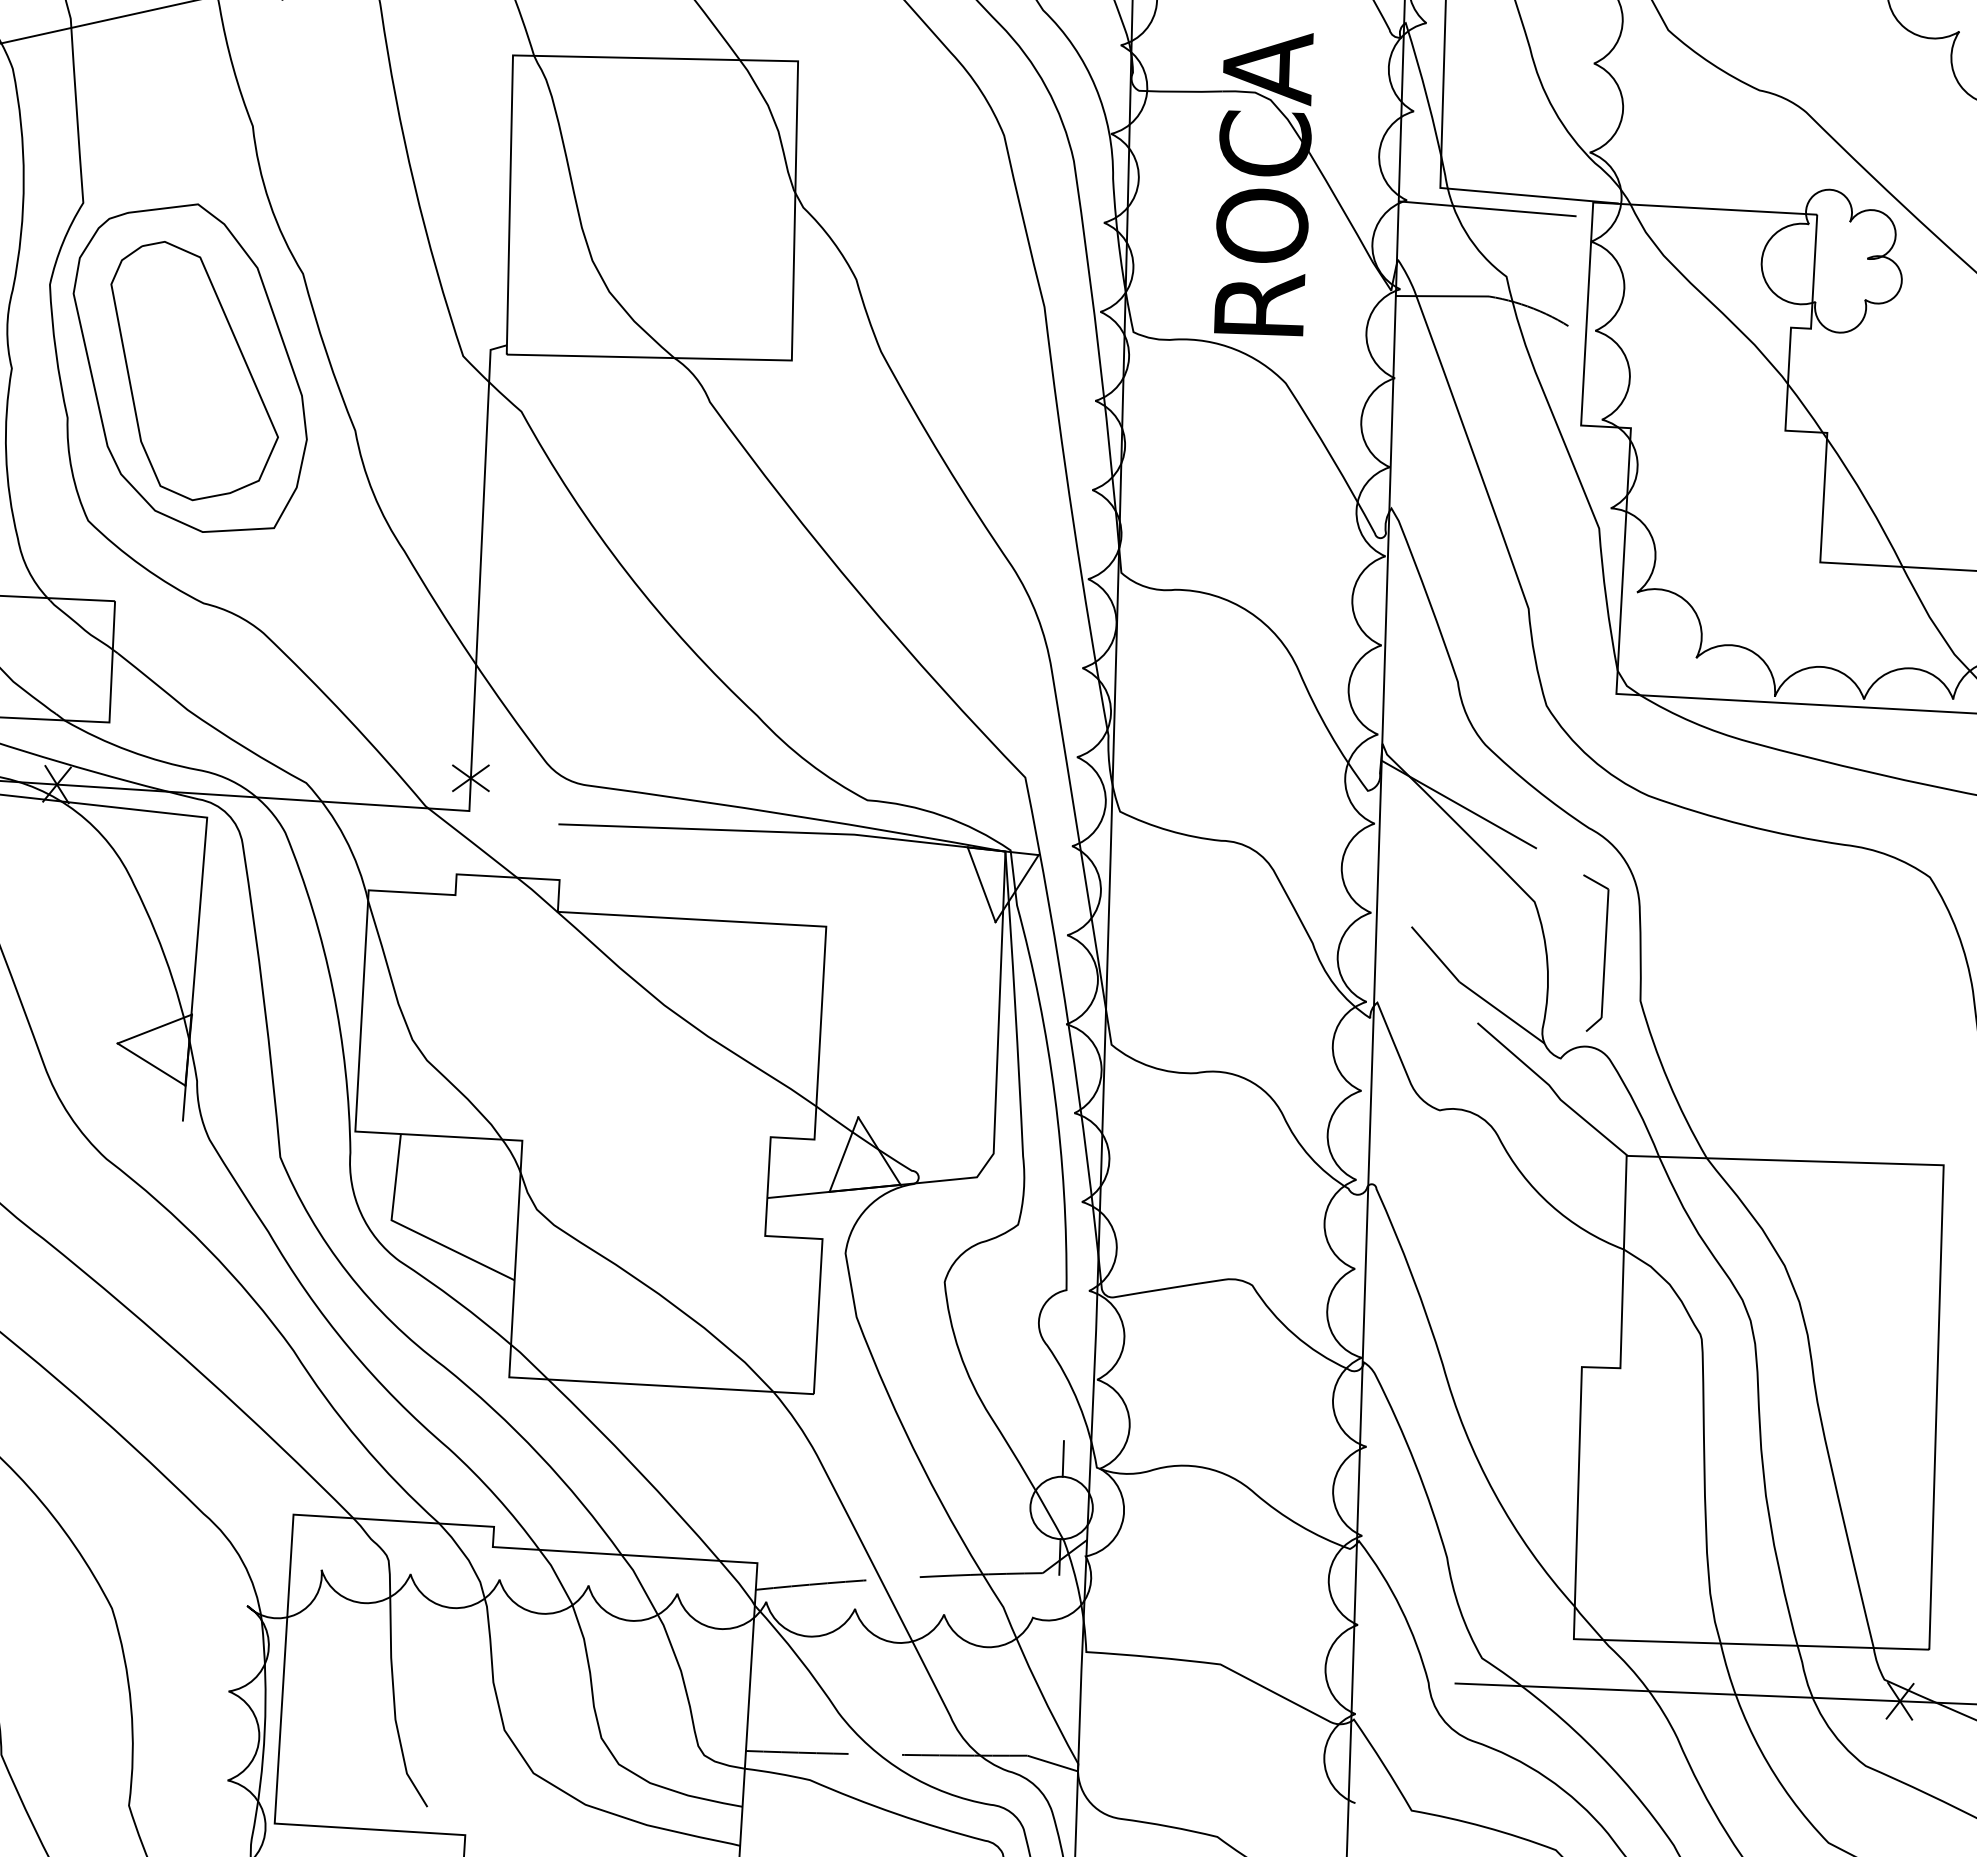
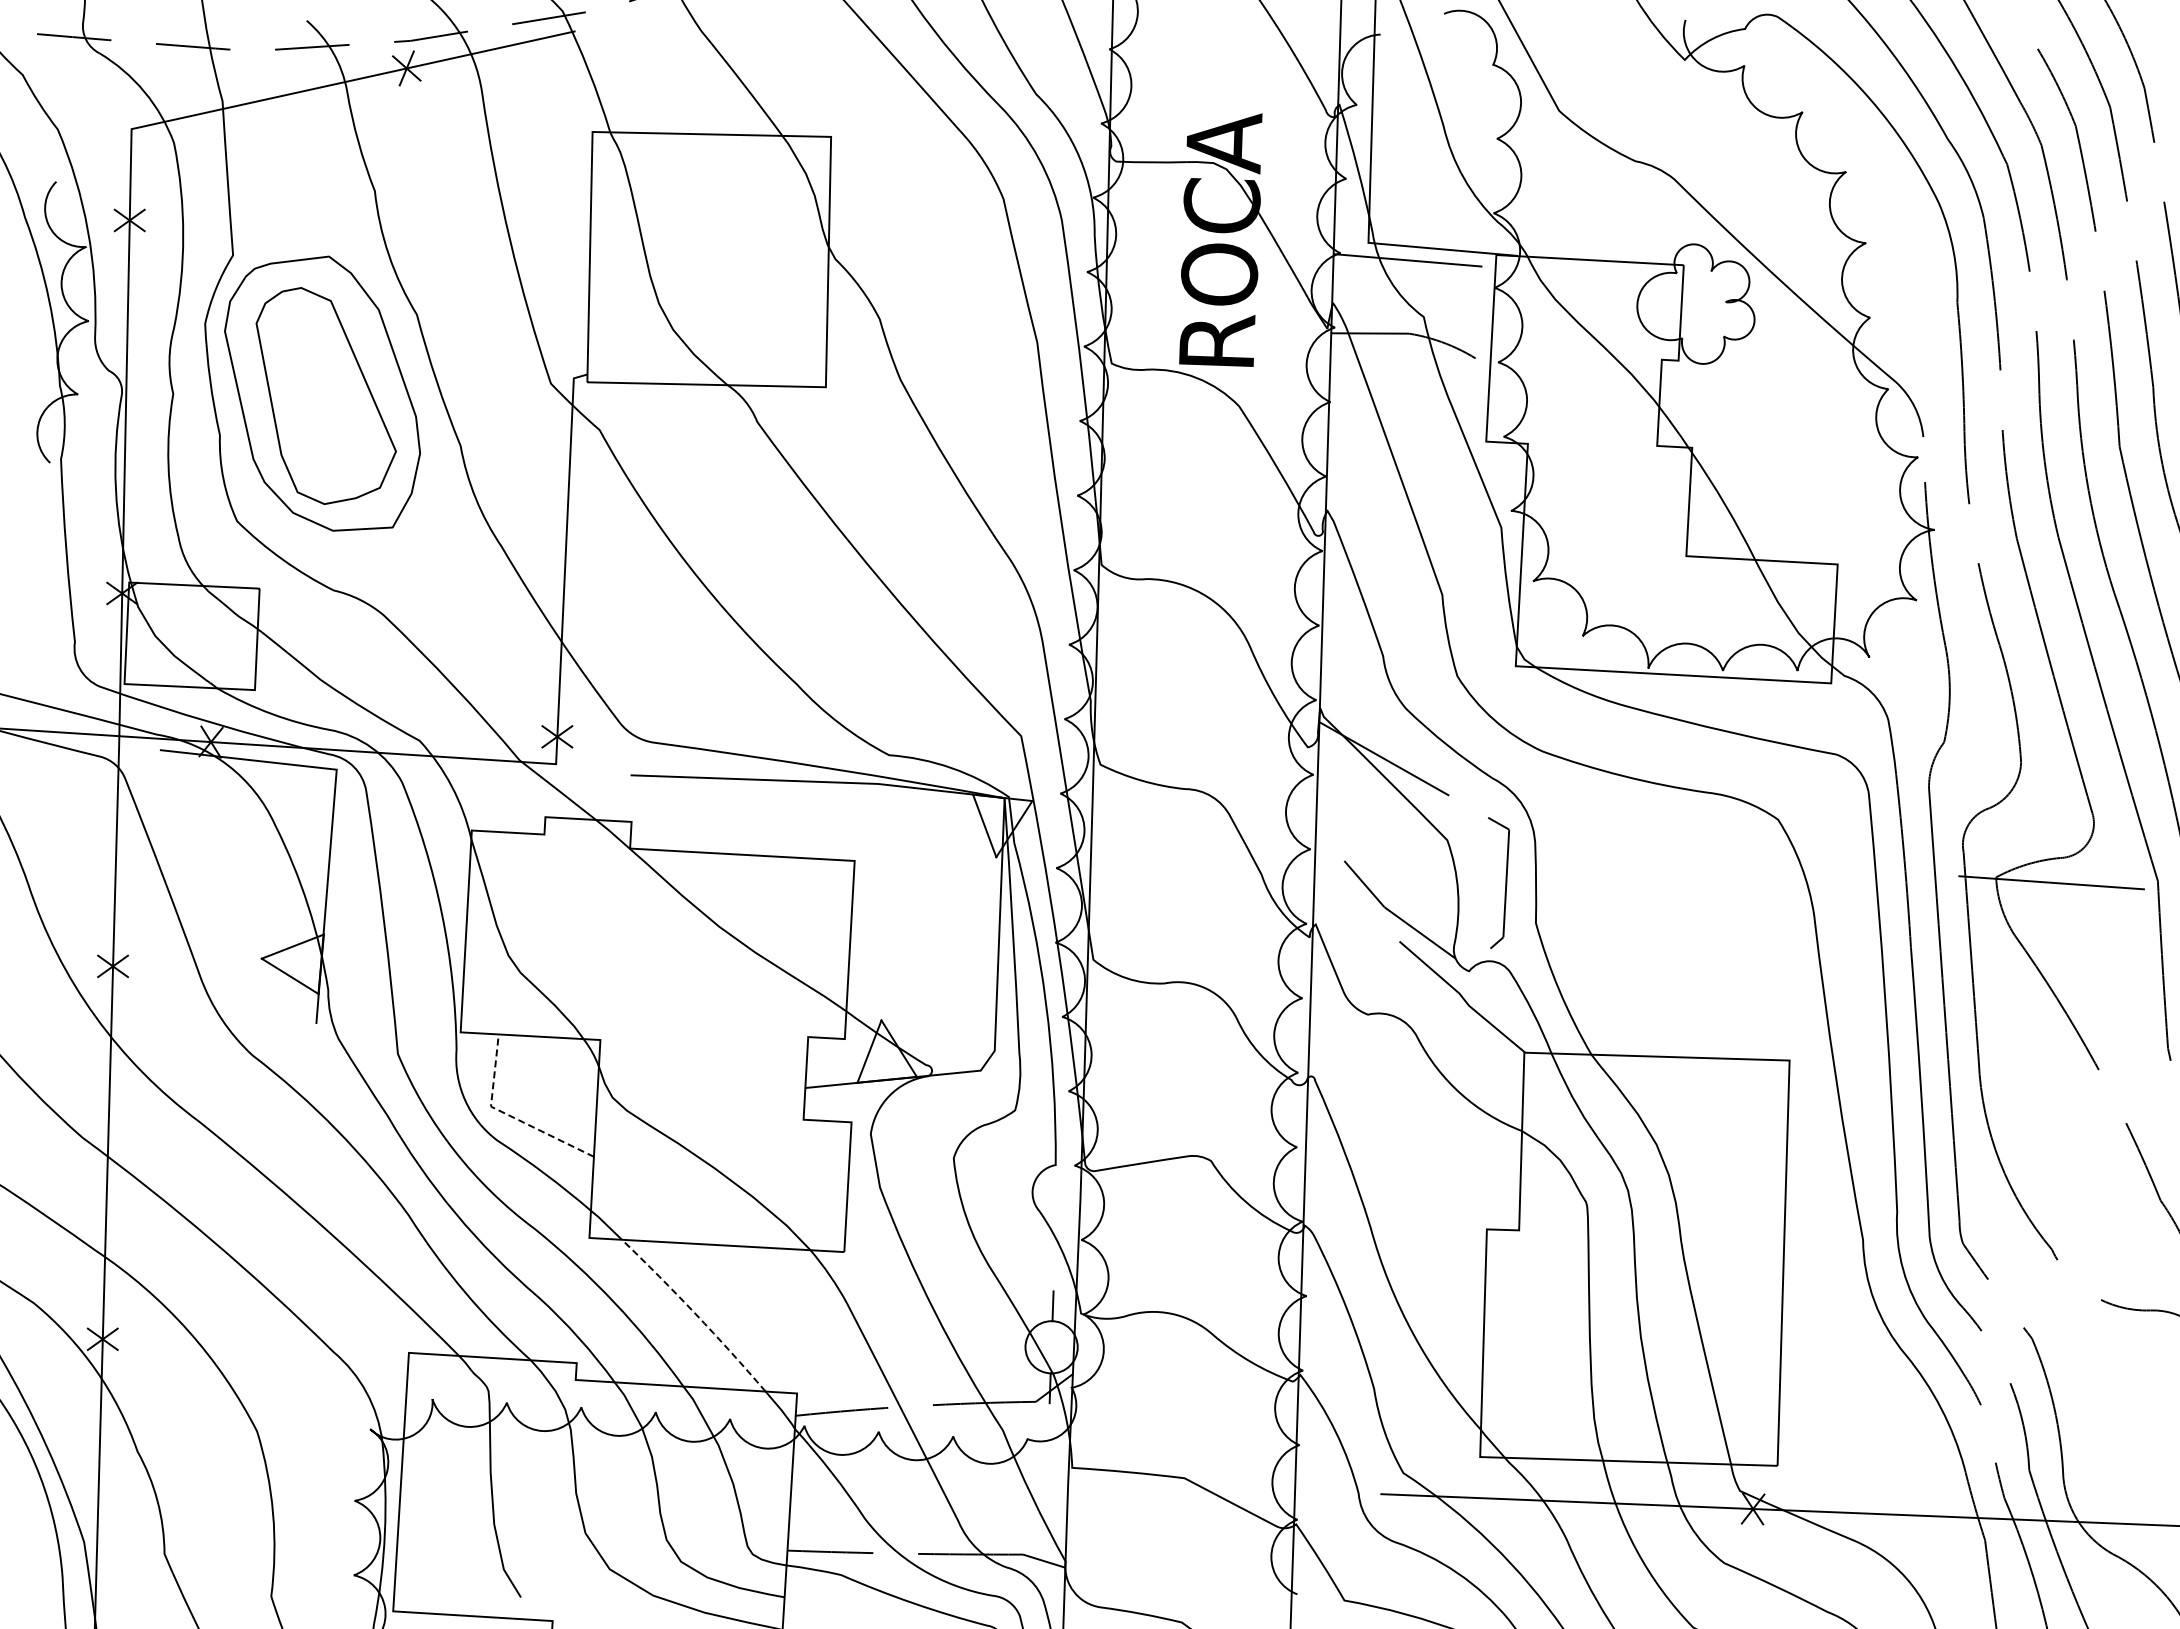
line: (412, 1230) -> (508, 1115), solid -> dashed
line: (636, 1467) -> (695, 1313), solid -> dashed

